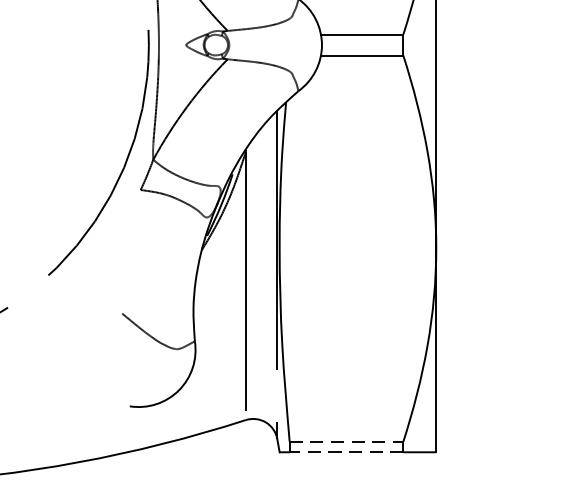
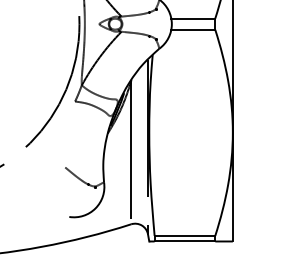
line: (347, 441) -> (185, 235), dashed -> solid
line: (345, 452) -> (184, 241), dashed -> solid

